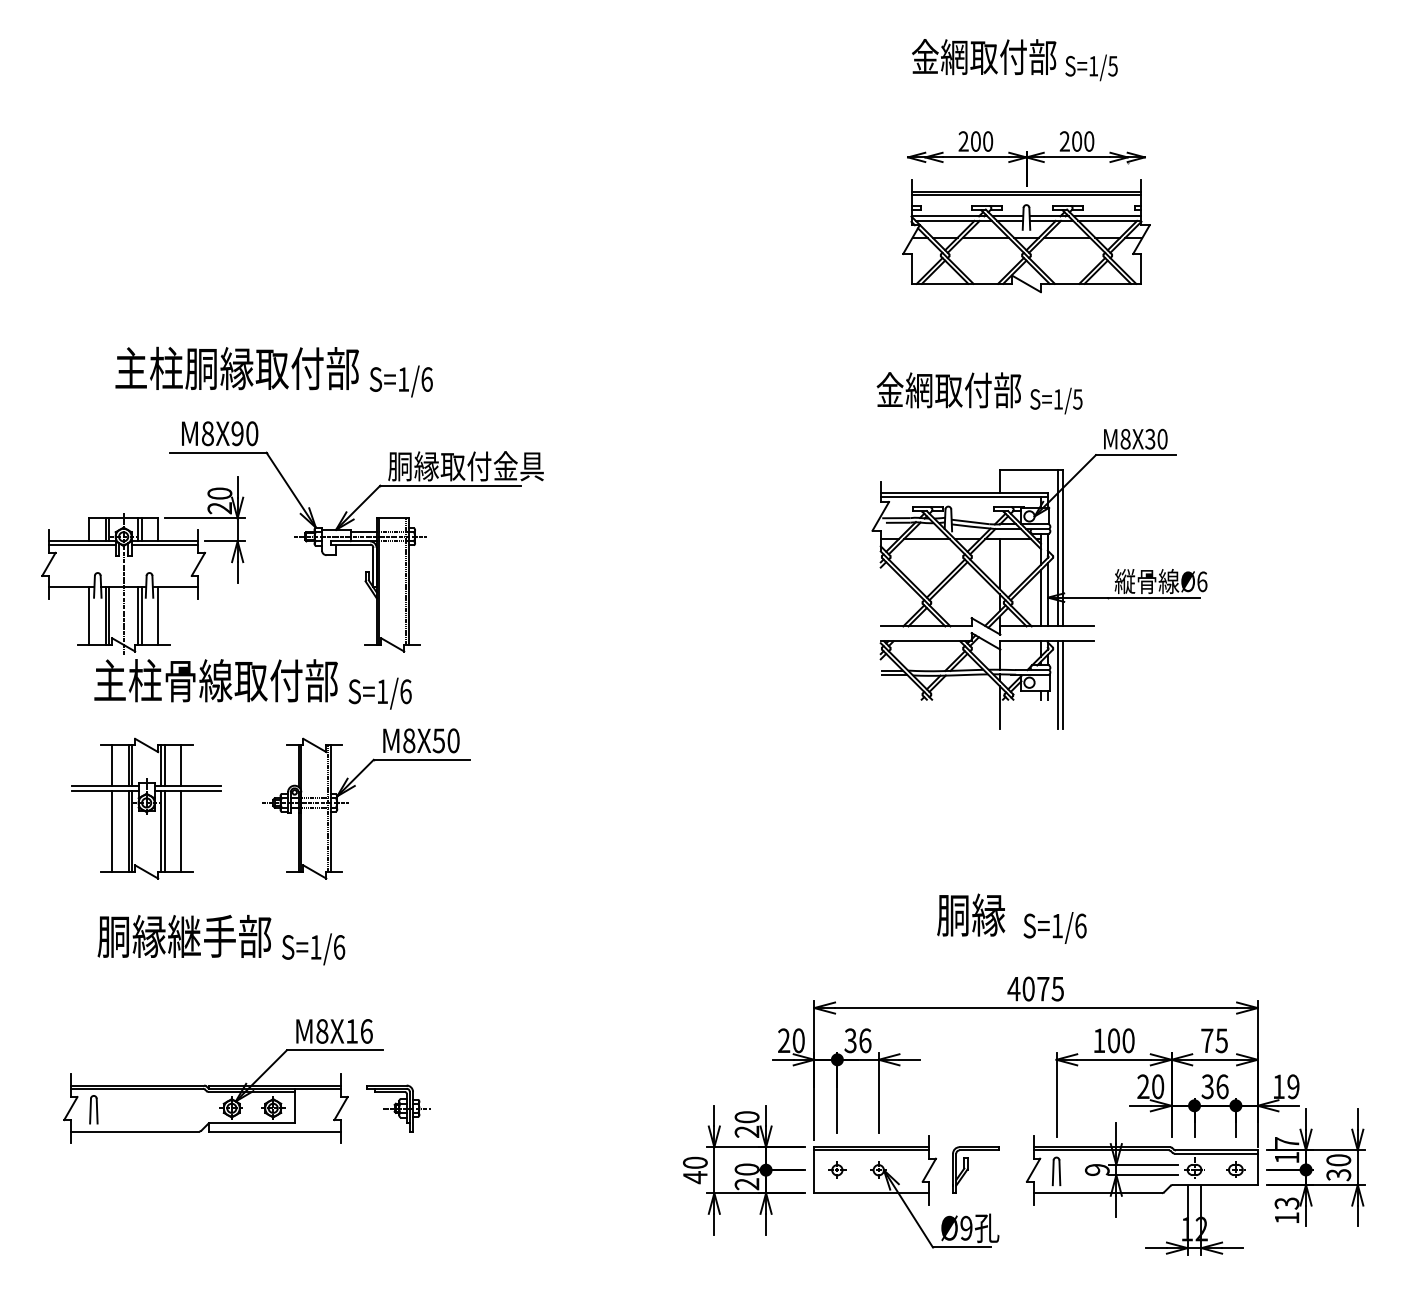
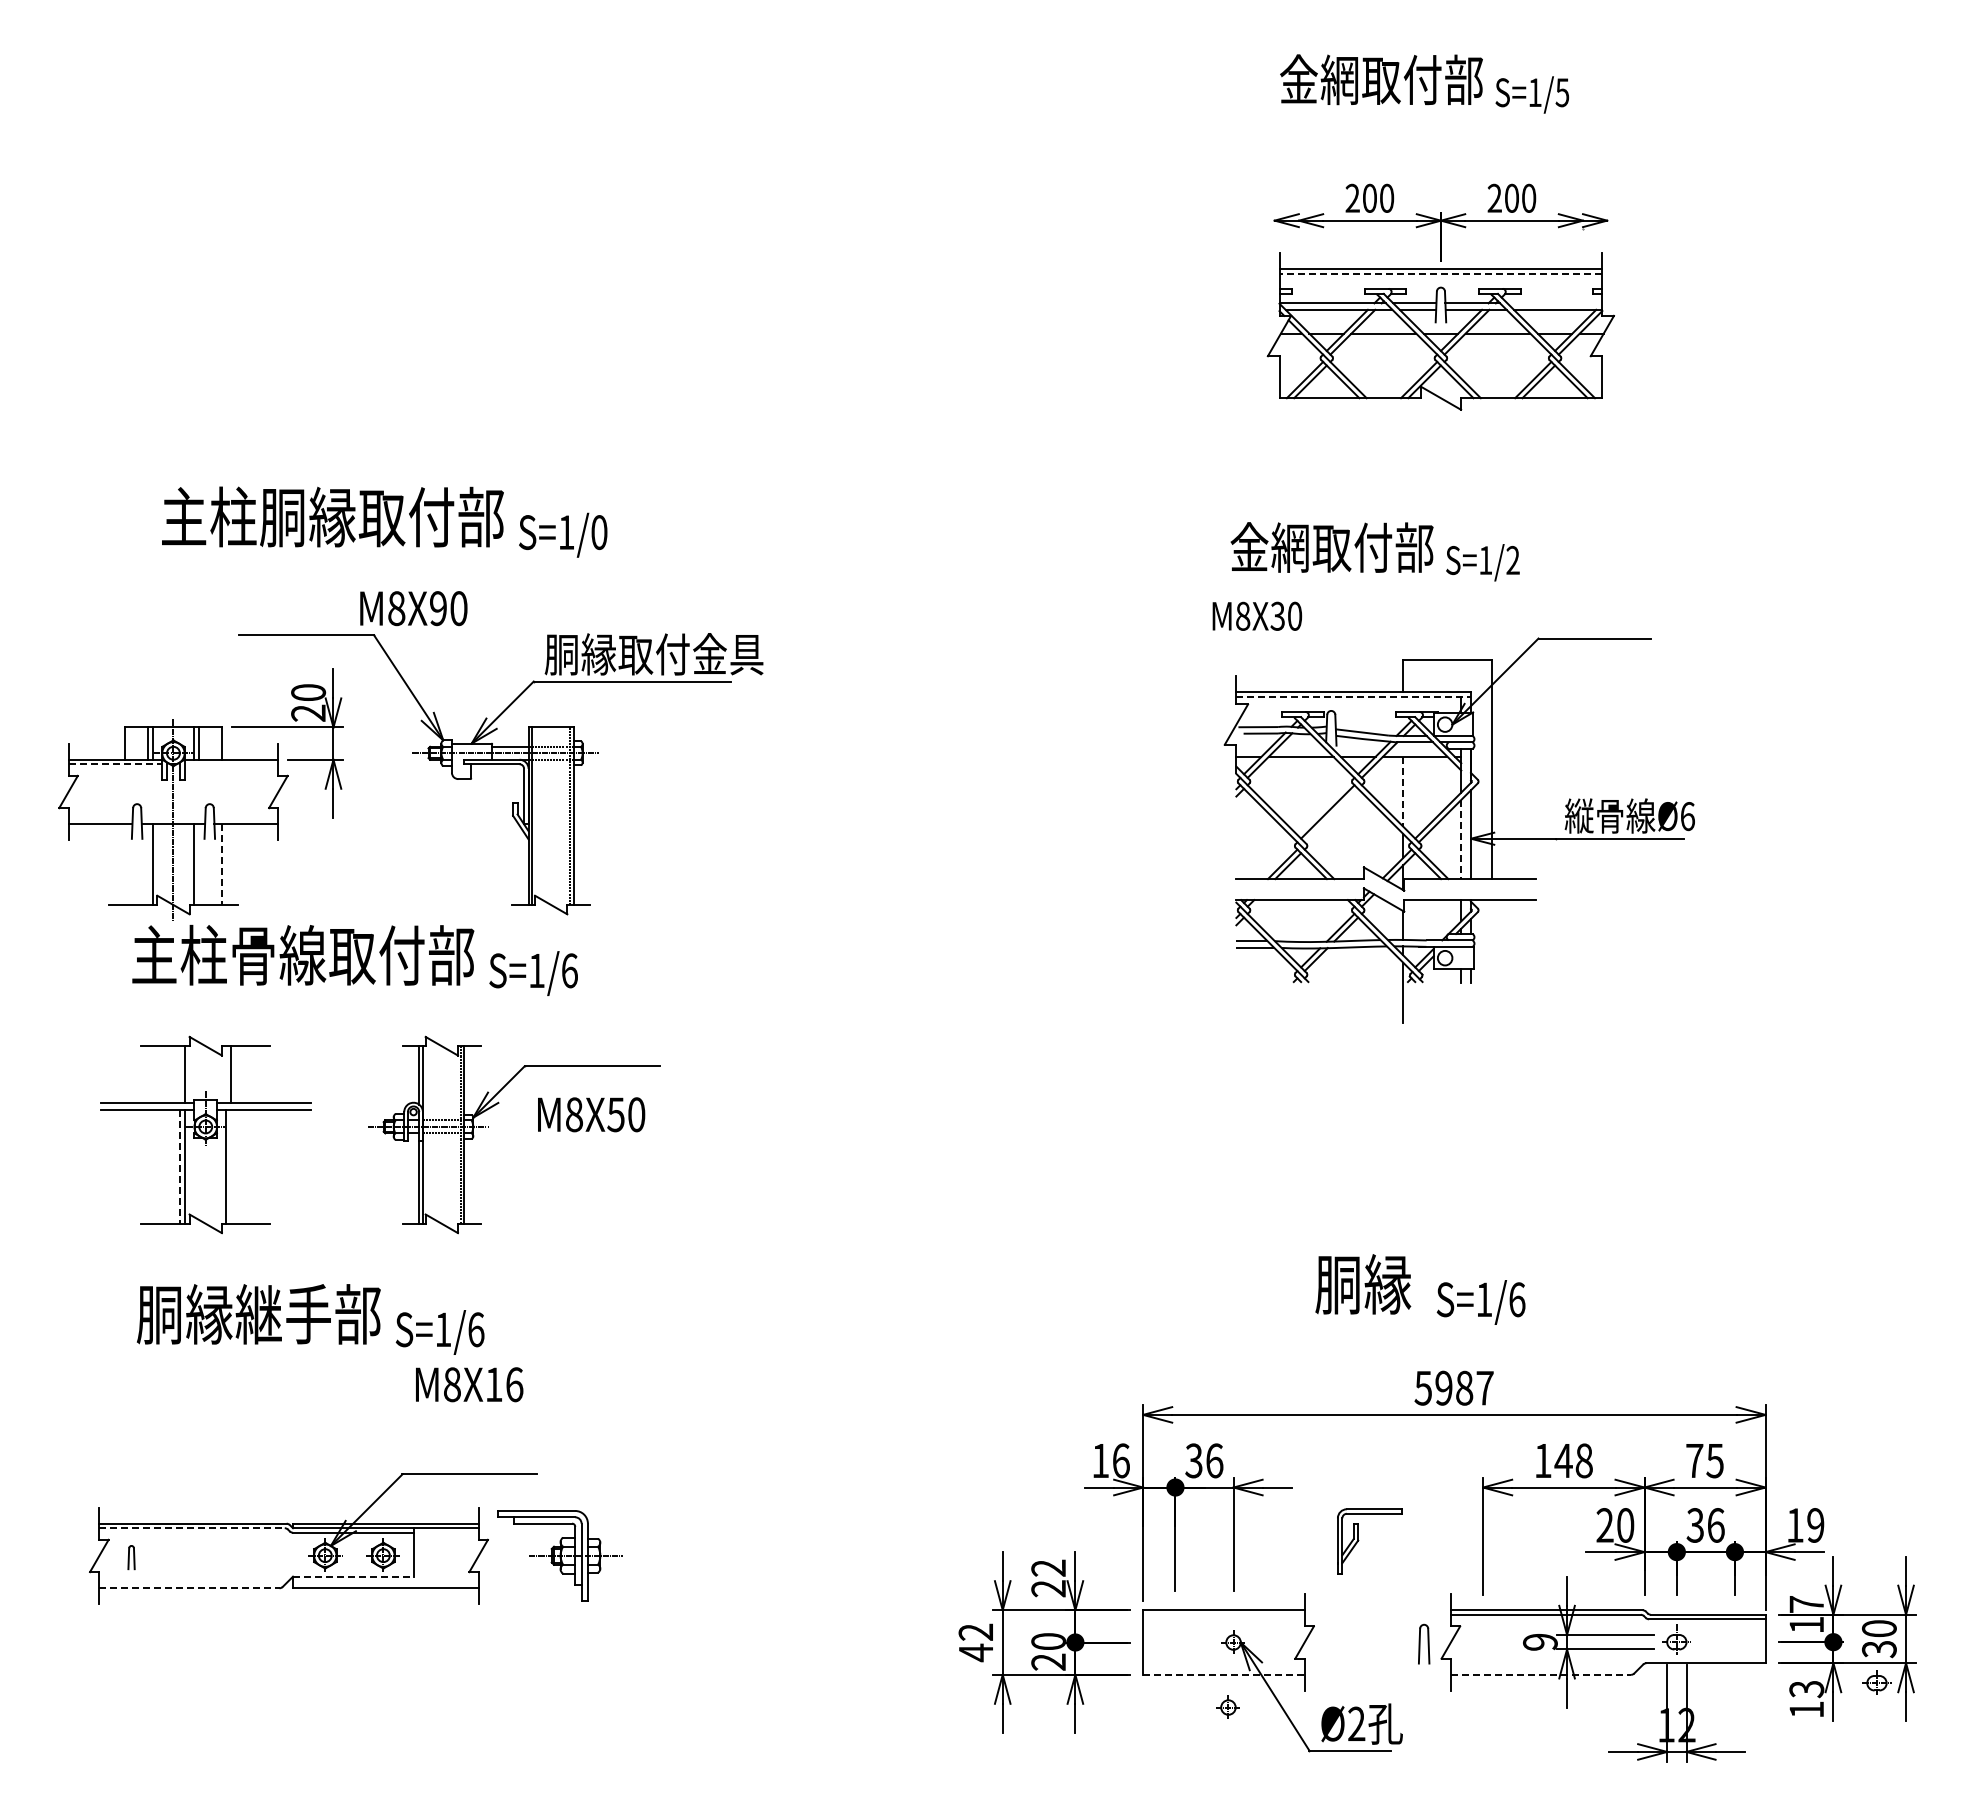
line: (1026, 195) -> (1440, 273), solid -> dashed
line: (1107, 216) -> (1554, 303), removed
text: (427, 379) -> (599, 532), S=1/6 -> S=1/0
text: (1077, 399) -> (1512, 560), S=1/5 -> S=1/2
text: (219, 433) -> (413, 608), moved
text: (1135, 438) -> (1257, 615), moved
line: (964, 496) -> (1354, 696), solid -> dashed
line: (82, 544) -> (115, 764), solid -> dashed
line: (165, 544) -> (231, 764), removed
line: (1058, 548) -> (1485, 769), removed
line: (999, 564) -> (1403, 791), solid -> dashed
line: (948, 581) -> (1331, 815), removed
line: (1041, 598) -> (1461, 839), solid -> dashed
line: (89, 616) -> (125, 864), removed
line: (105, 616) -> (148, 864), removed
line: (141, 616) -> (198, 864), removed
line: (157, 616) -> (221, 865), solid -> dashed
line: (1058, 685) -> (1485, 961), removed
line: (1062, 685) -> (1491, 961), removed
text: (421, 740) -> (591, 1114), moved
line: (112, 765) -> (157, 1074), removed
line: (128, 765) -> (180, 1074), removed
line: (161, 765) -> (226, 1074), removed
line: (181, 765) -> (254, 1074), removed
line: (112, 831) -> (157, 1166), removed
line: (128, 831) -> (180, 1167), solid -> dashed
line: (165, 831) -> (231, 1166), removed
line: (181, 831) -> (254, 1166), removed
text: (1035, 988) -> (1453, 1387), 4075 -> 5987
text: (334, 1031) -> (469, 1384), moved
text: (791, 1040) -> (1110, 1460), 20 -> 16
text: (1120, 1040) -> (1573, 1460), 100 -> 148
line: (137, 1088) -> (192, 1528), solid -> dashed
part: (398, 1108) -> (559, 1555), size x1.4
part: (93, 1109) -> (131, 1557), size x0.6
text: (746, 1116) -> (1048, 1567), 20 -> 22
line: (251, 1123) -> (353, 1576), solid -> dashed
line: (135, 1131) -> (189, 1588), solid -> dashed
line: (871, 1150) -> (1223, 1614), removed
text: (694, 1162) -> (975, 1631), 40 -> 42
part: (836, 1169) -> (1227, 1706), moved
part: (968, 1169) -> (1359, 1540), moved
part: (1235, 1169) -> (1876, 1682), moved
part: (1056, 1170) -> (1424, 1643), moved
line: (871, 1192) -> (1223, 1674), solid -> dashed
line: (1098, 1192) -> (1541, 1674), solid -> dashed
text: (966, 1228) -> (1356, 1724), Ø9 -> Ø2

